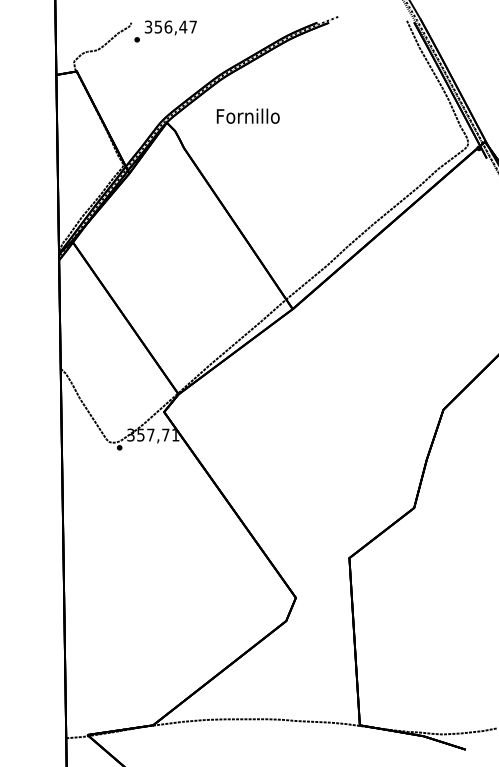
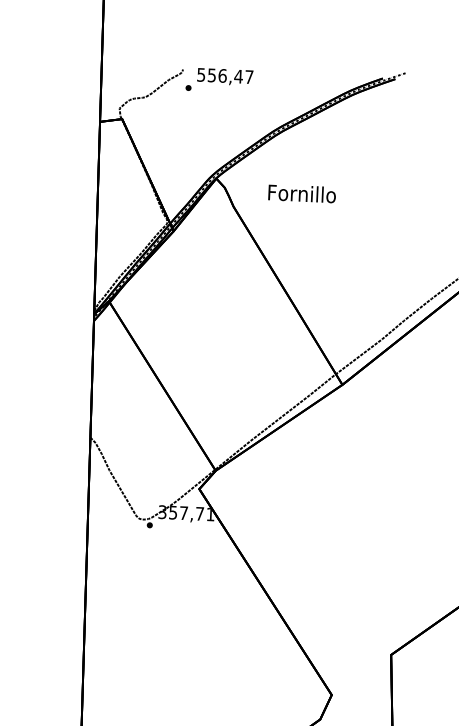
text: (148, 26) -> (201, 74), 356,47 -> 556,47
text: (247, 115) -> (301, 192), moved

